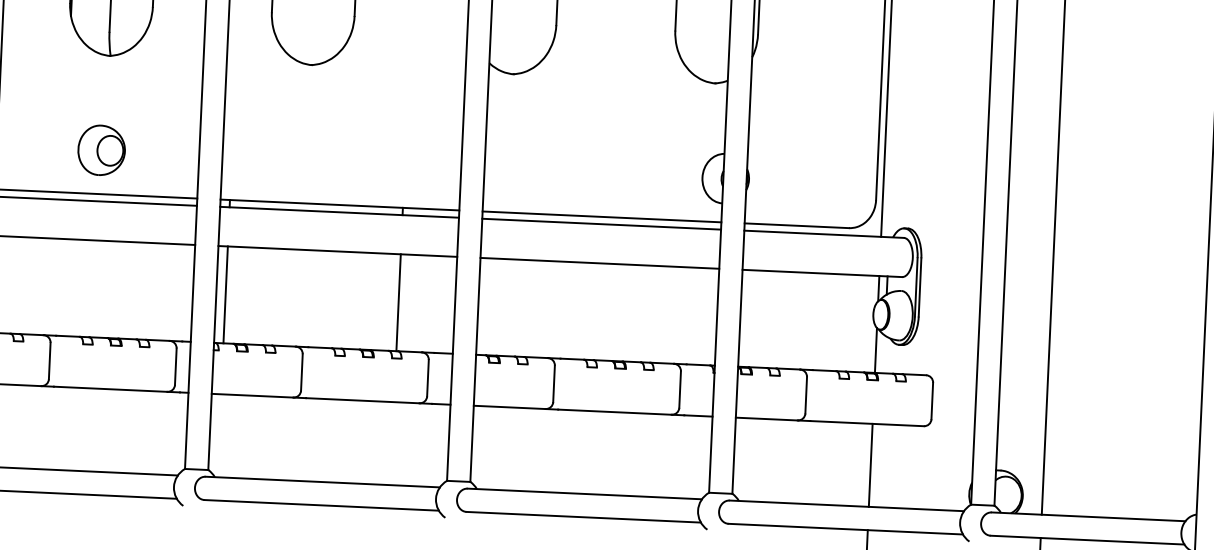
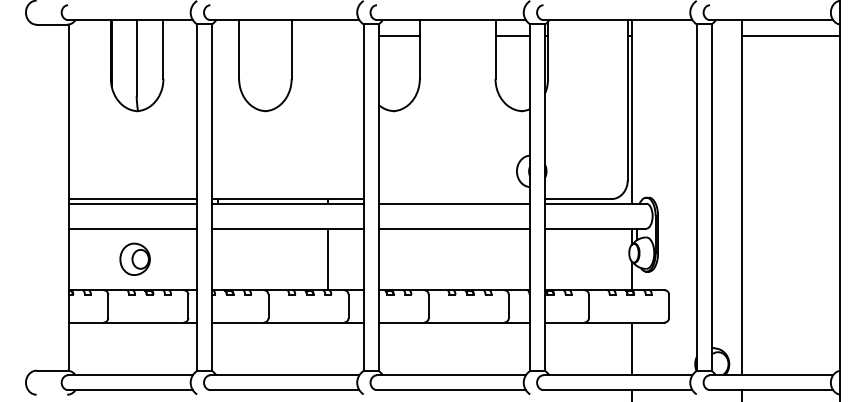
part: (100, 149) -> (134, 258), moved
line: (602, 217) -> (454, 199), removed
line: (224, 295) -> (217, 259), removed

